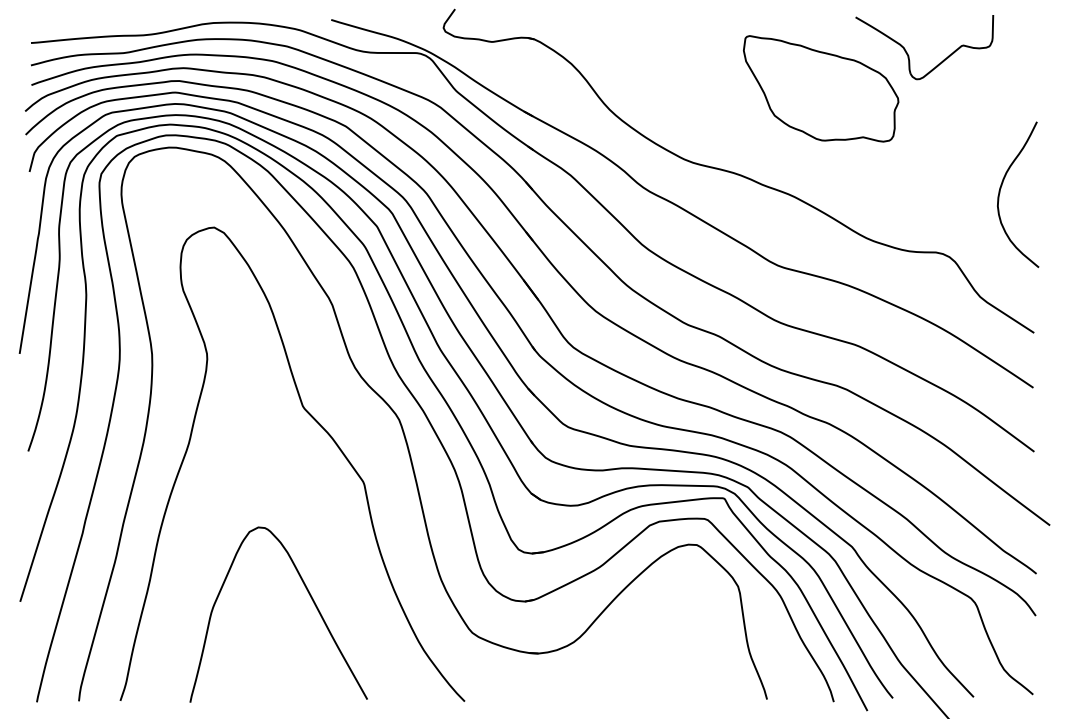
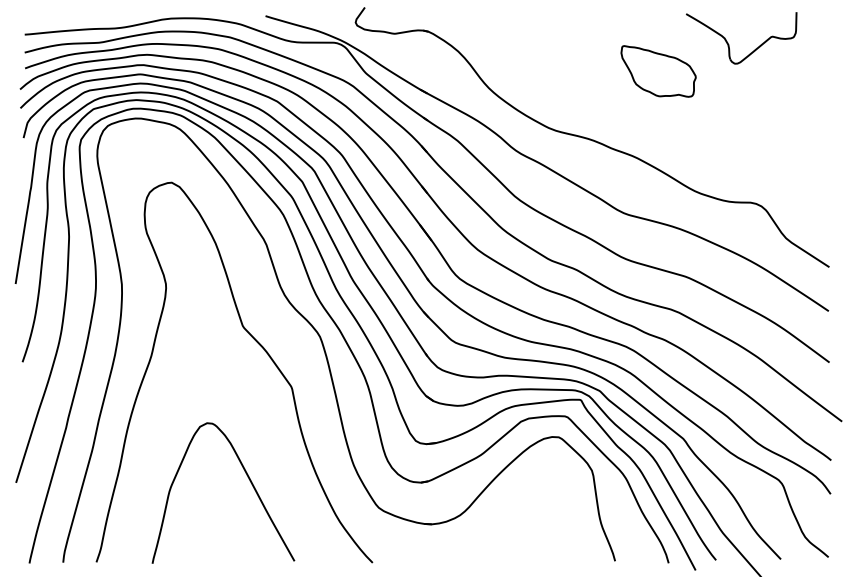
part: (821, 88) -> (658, 71), size x0.6
curve: (1001, 188) -> (803, 151), removed

